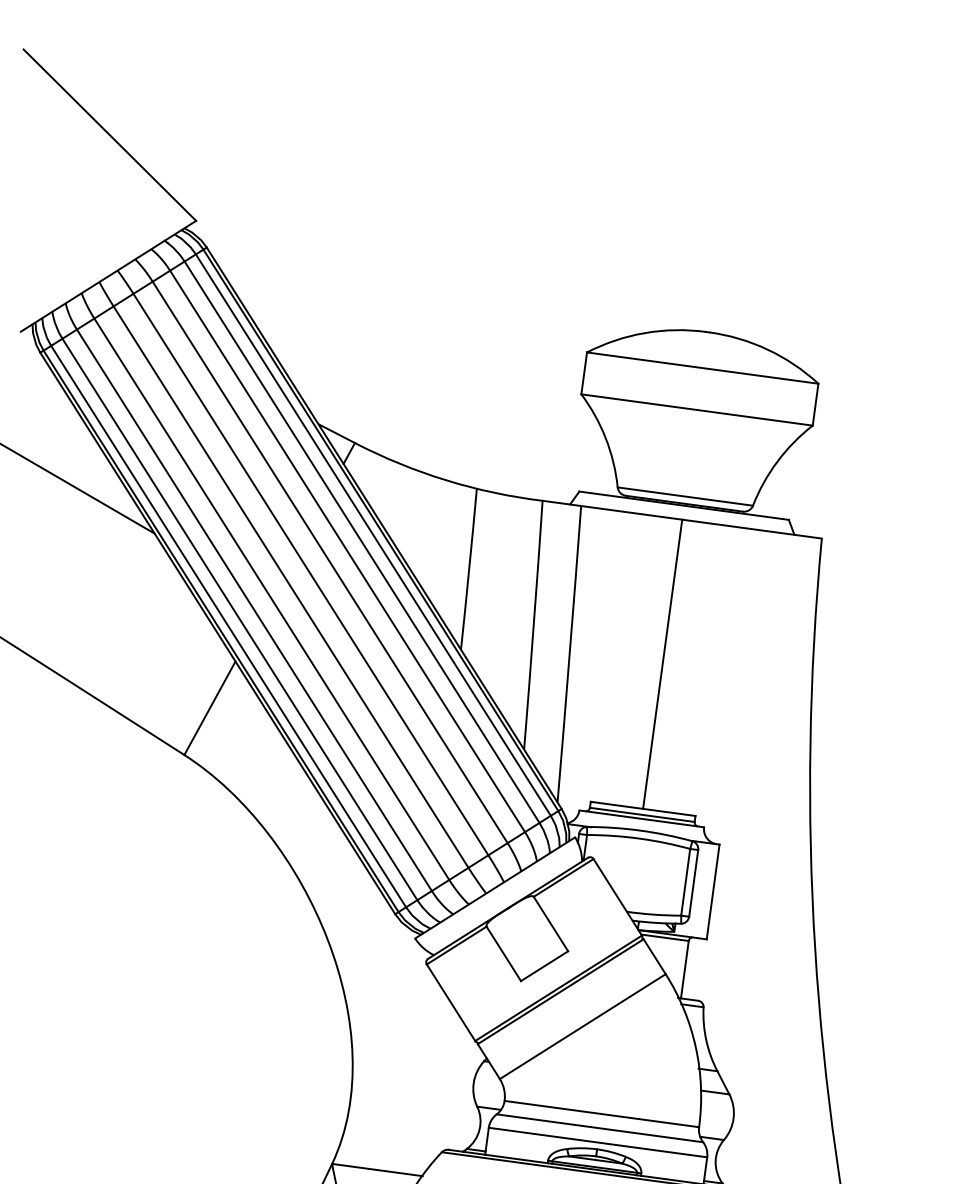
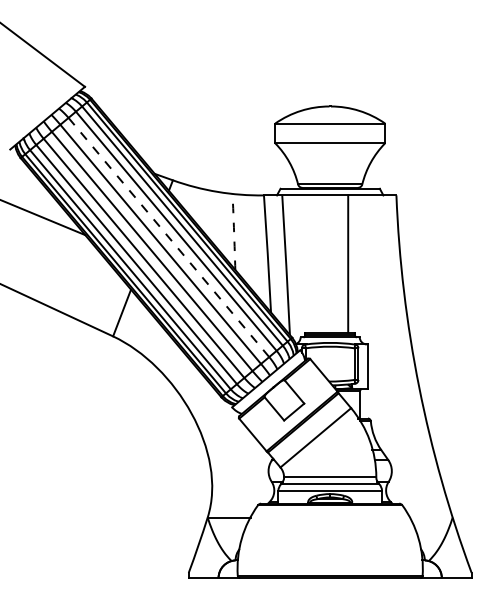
line: (331, 562) -> (169, 237), solid -> dashed
arc: (470, 568) -> (234, 231), solid -> dashed
line: (663, 663) -> (348, 263), moved

